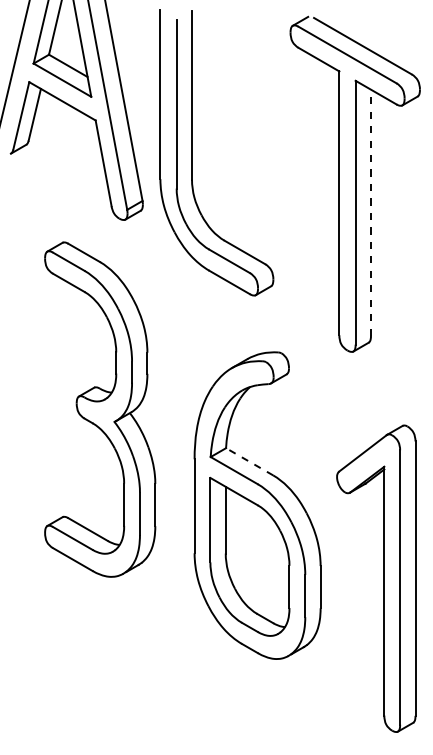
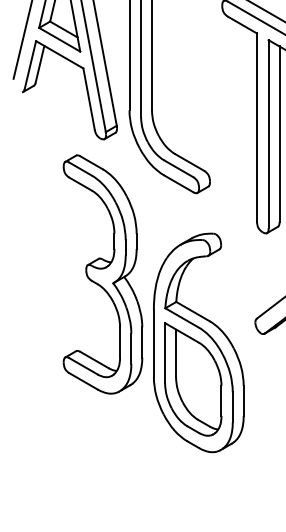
line: (370, 212) -> (279, 134), dashed -> solid
part: (100, 409) -> (103, 274), moved
line: (249, 461) -> (193, 311), dashed -> solid

